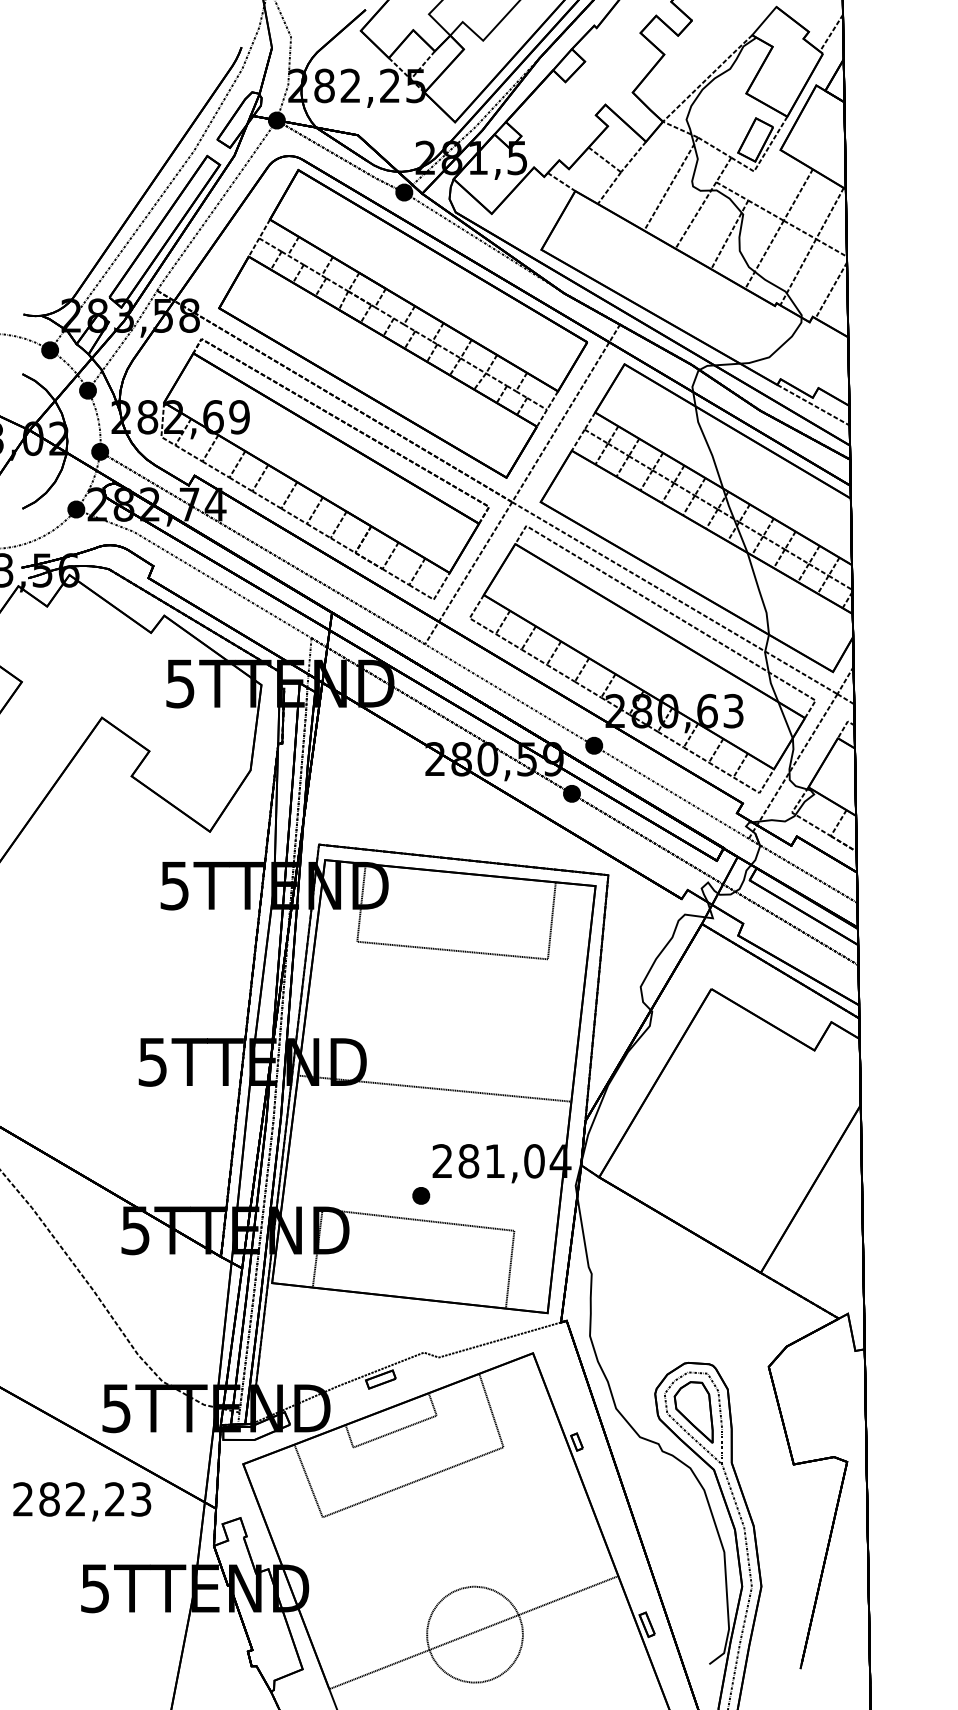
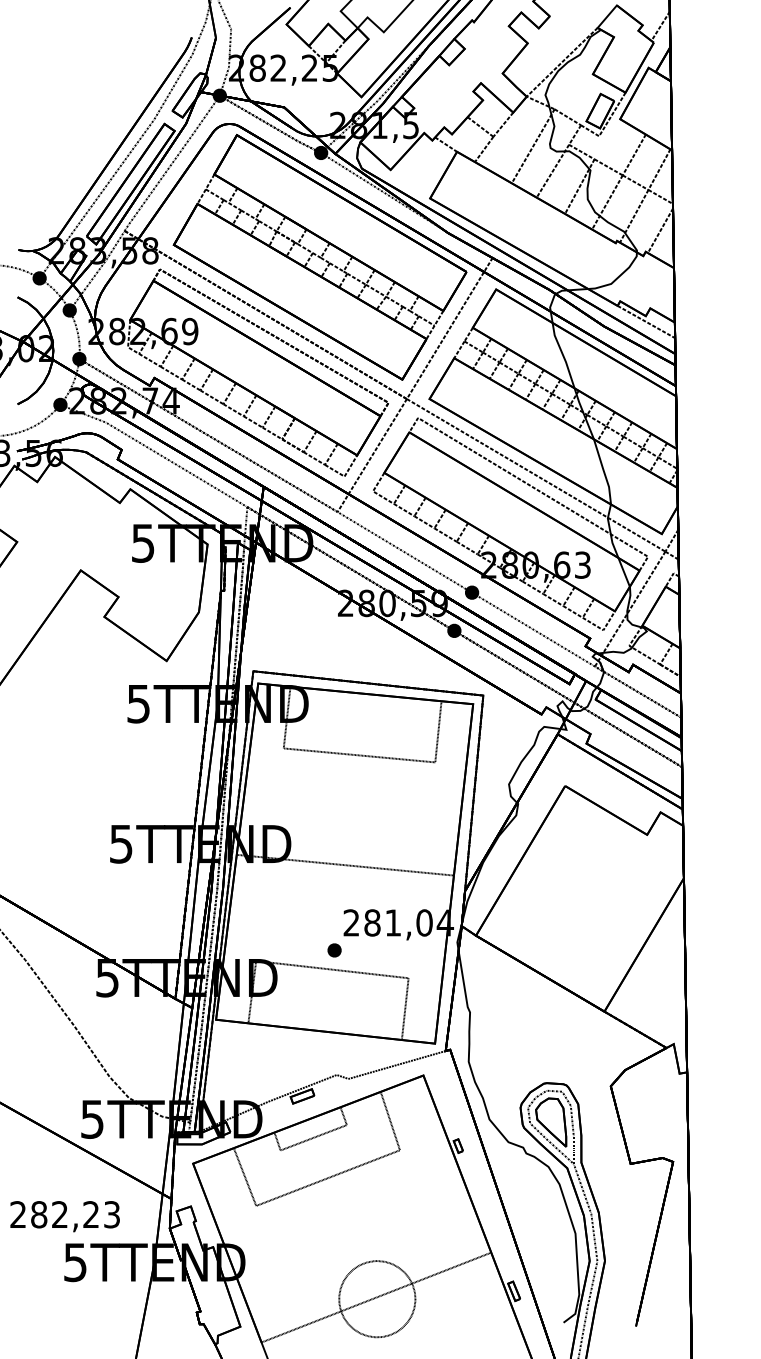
text: (82, 1501) -> (65, 1216), moved

